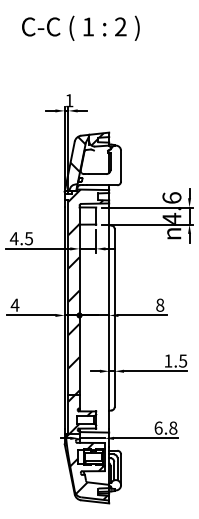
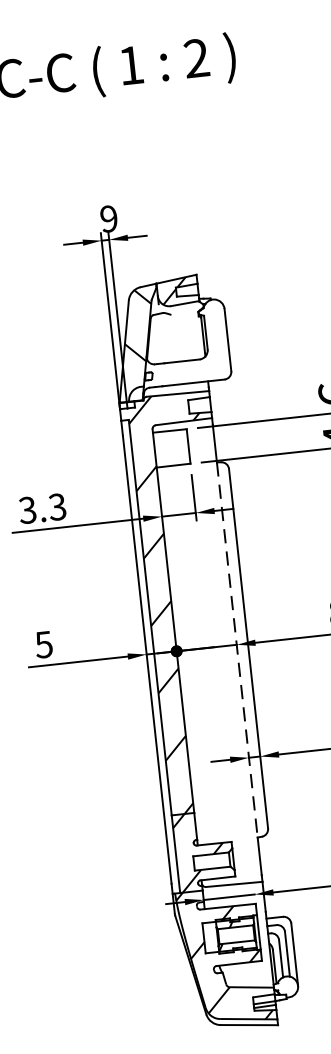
text: (69, 100) -> (109, 218), 1 -> 9
text: (20, 238) -> (40, 508), 4.5 -> 3.3
text: (14, 304) -> (42, 643), 4 -> 5
line: (109, 318) -> (237, 650), solid -> dashed

